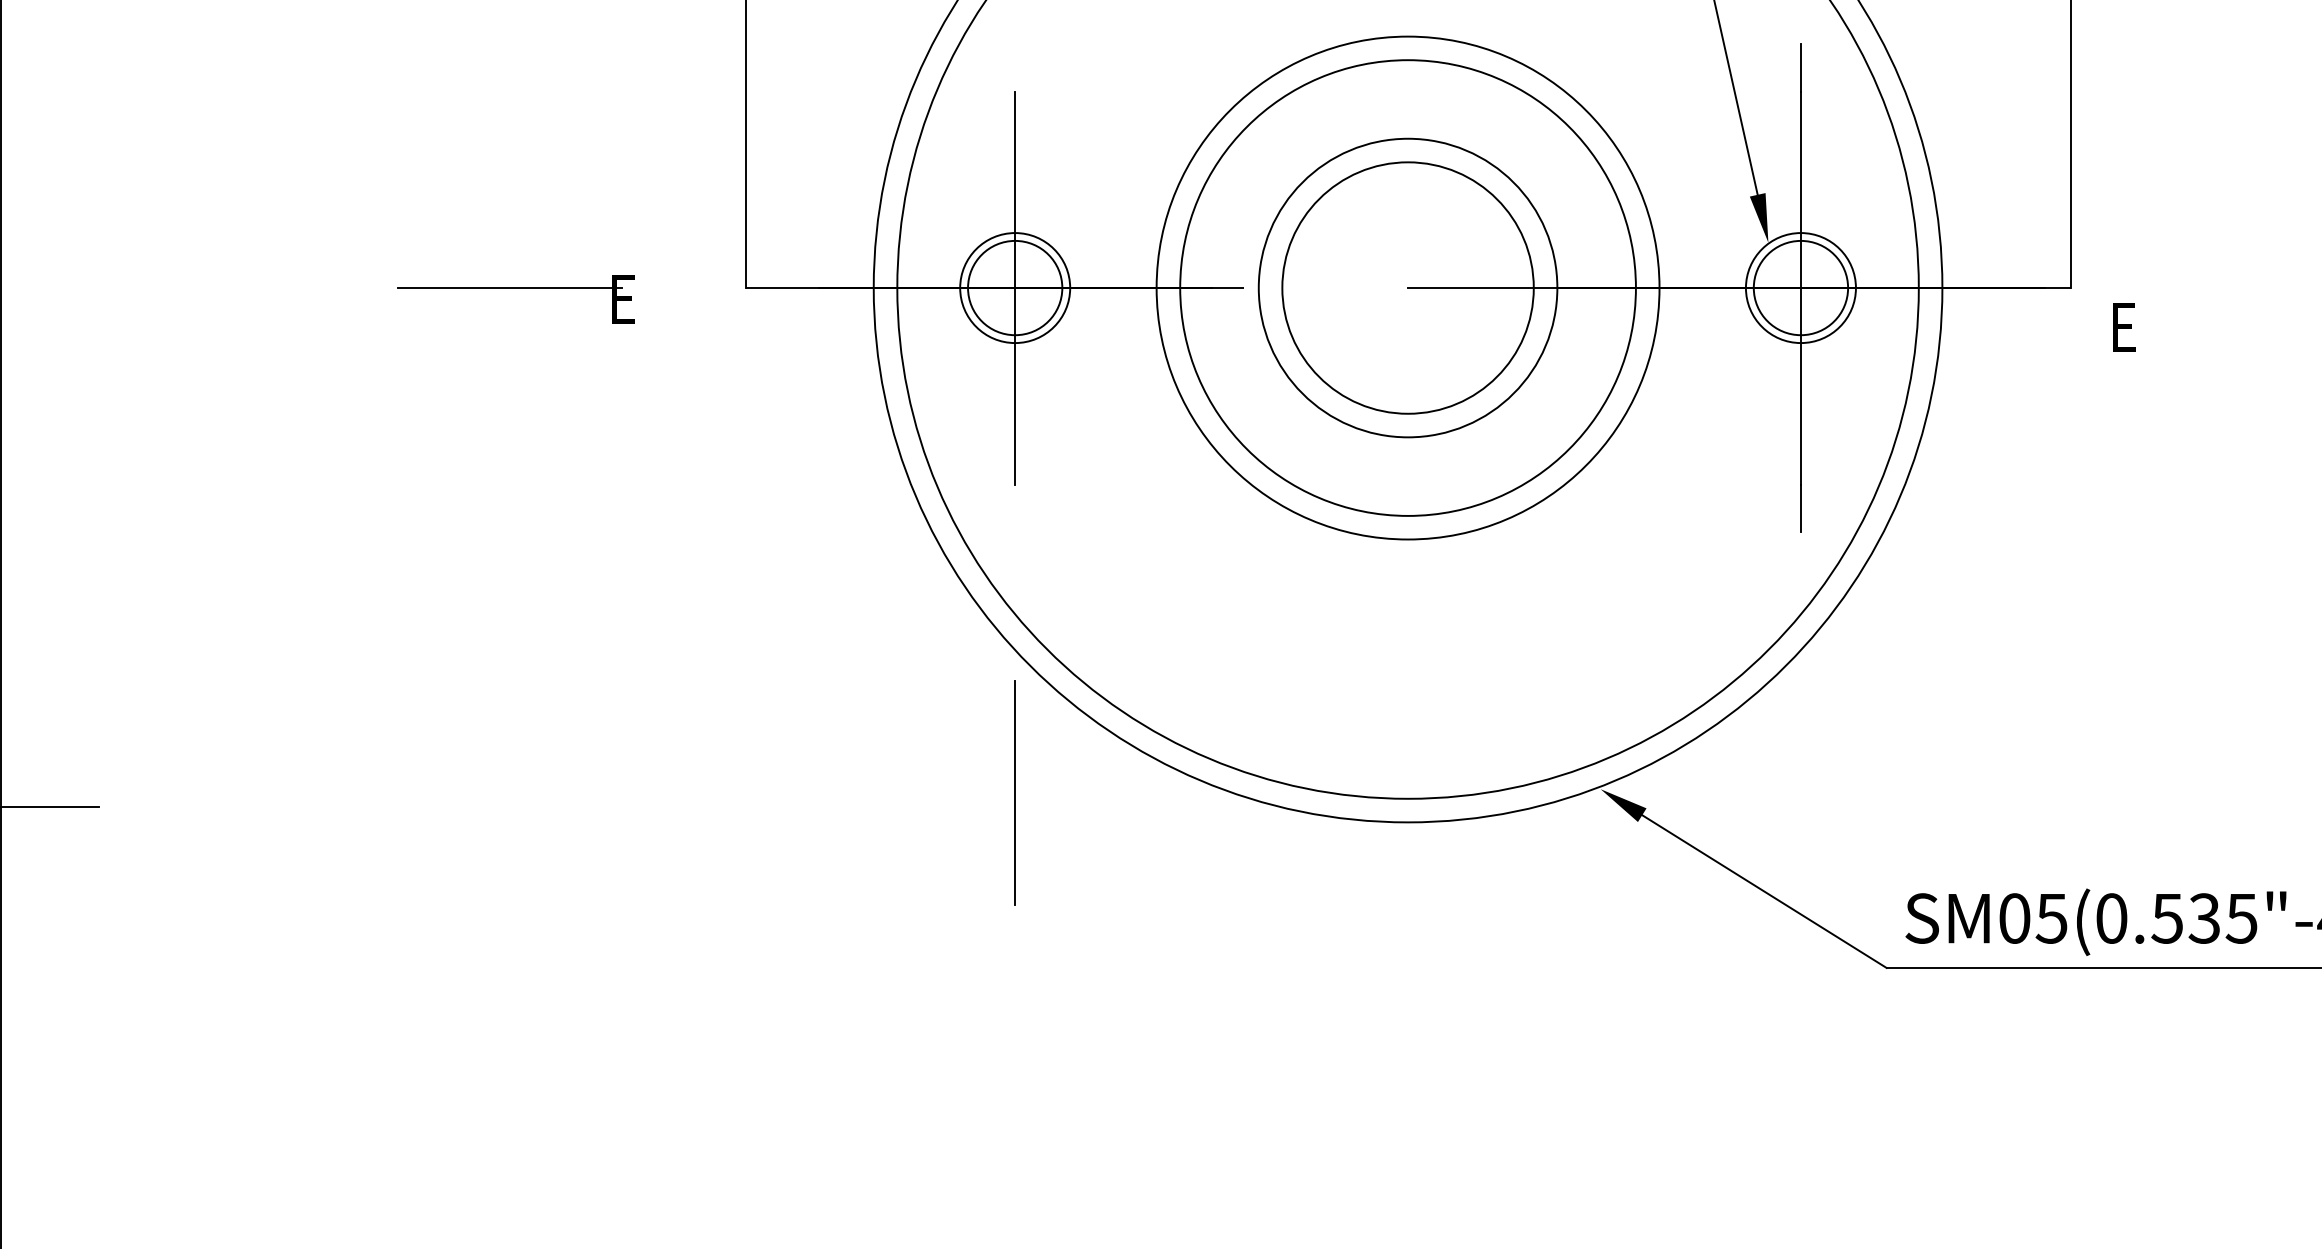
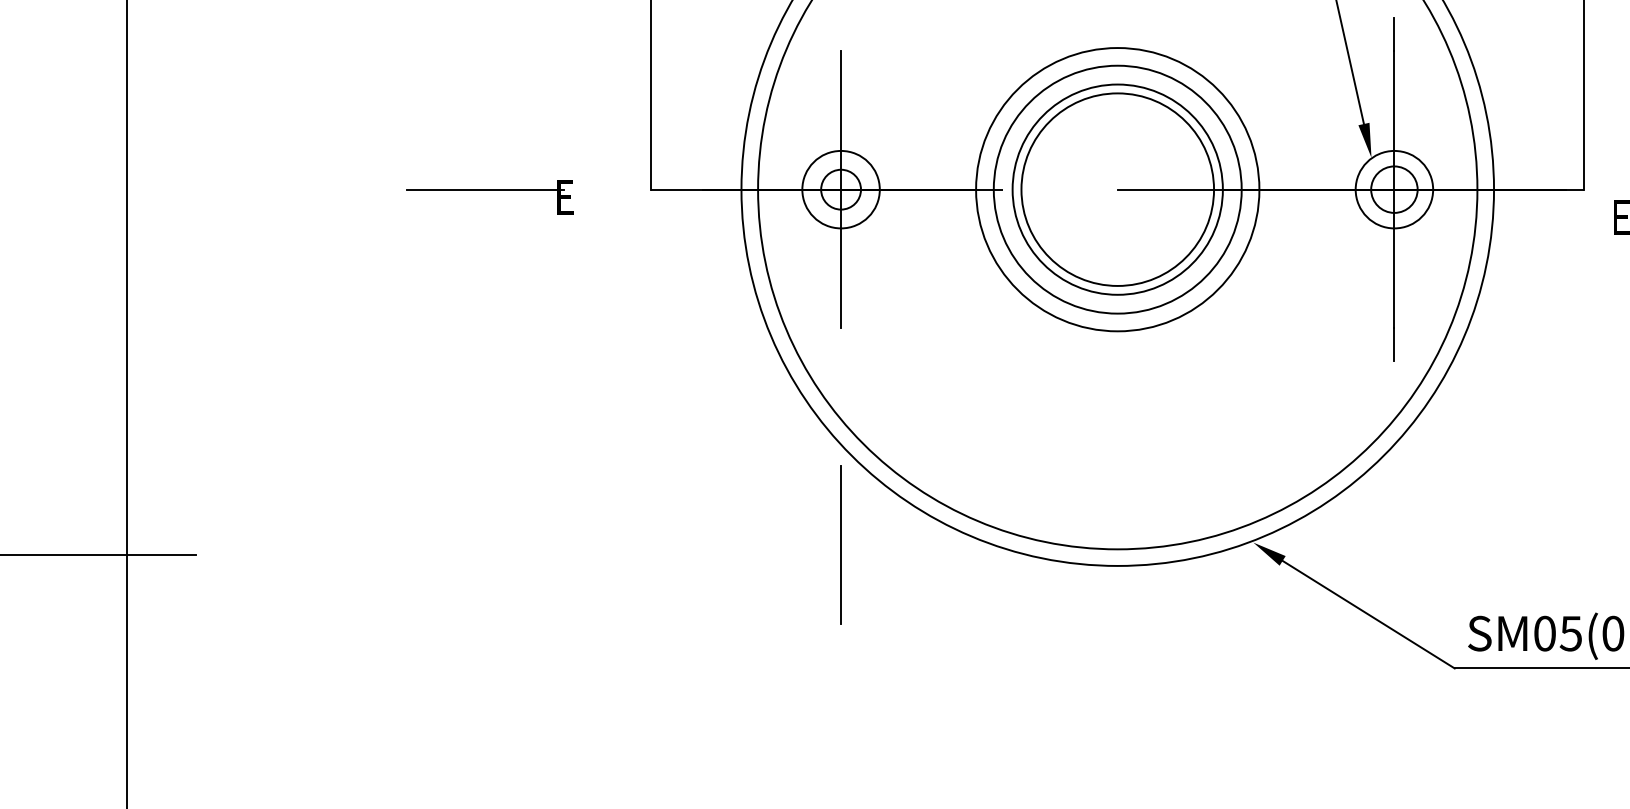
circle: (1015, 287) -> (841, 189), size x0.6
circle: (1407, 287) -> (1117, 189), size x0.6
circle: (1407, 287) -> (1117, 189), size x0.7
circle: (1407, 287) -> (1117, 189), size x1.6
circle: (1800, 287) -> (1394, 189), size x0.7

